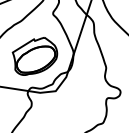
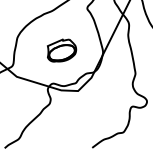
part: (35, 56) -> (61, 50), size x0.6

